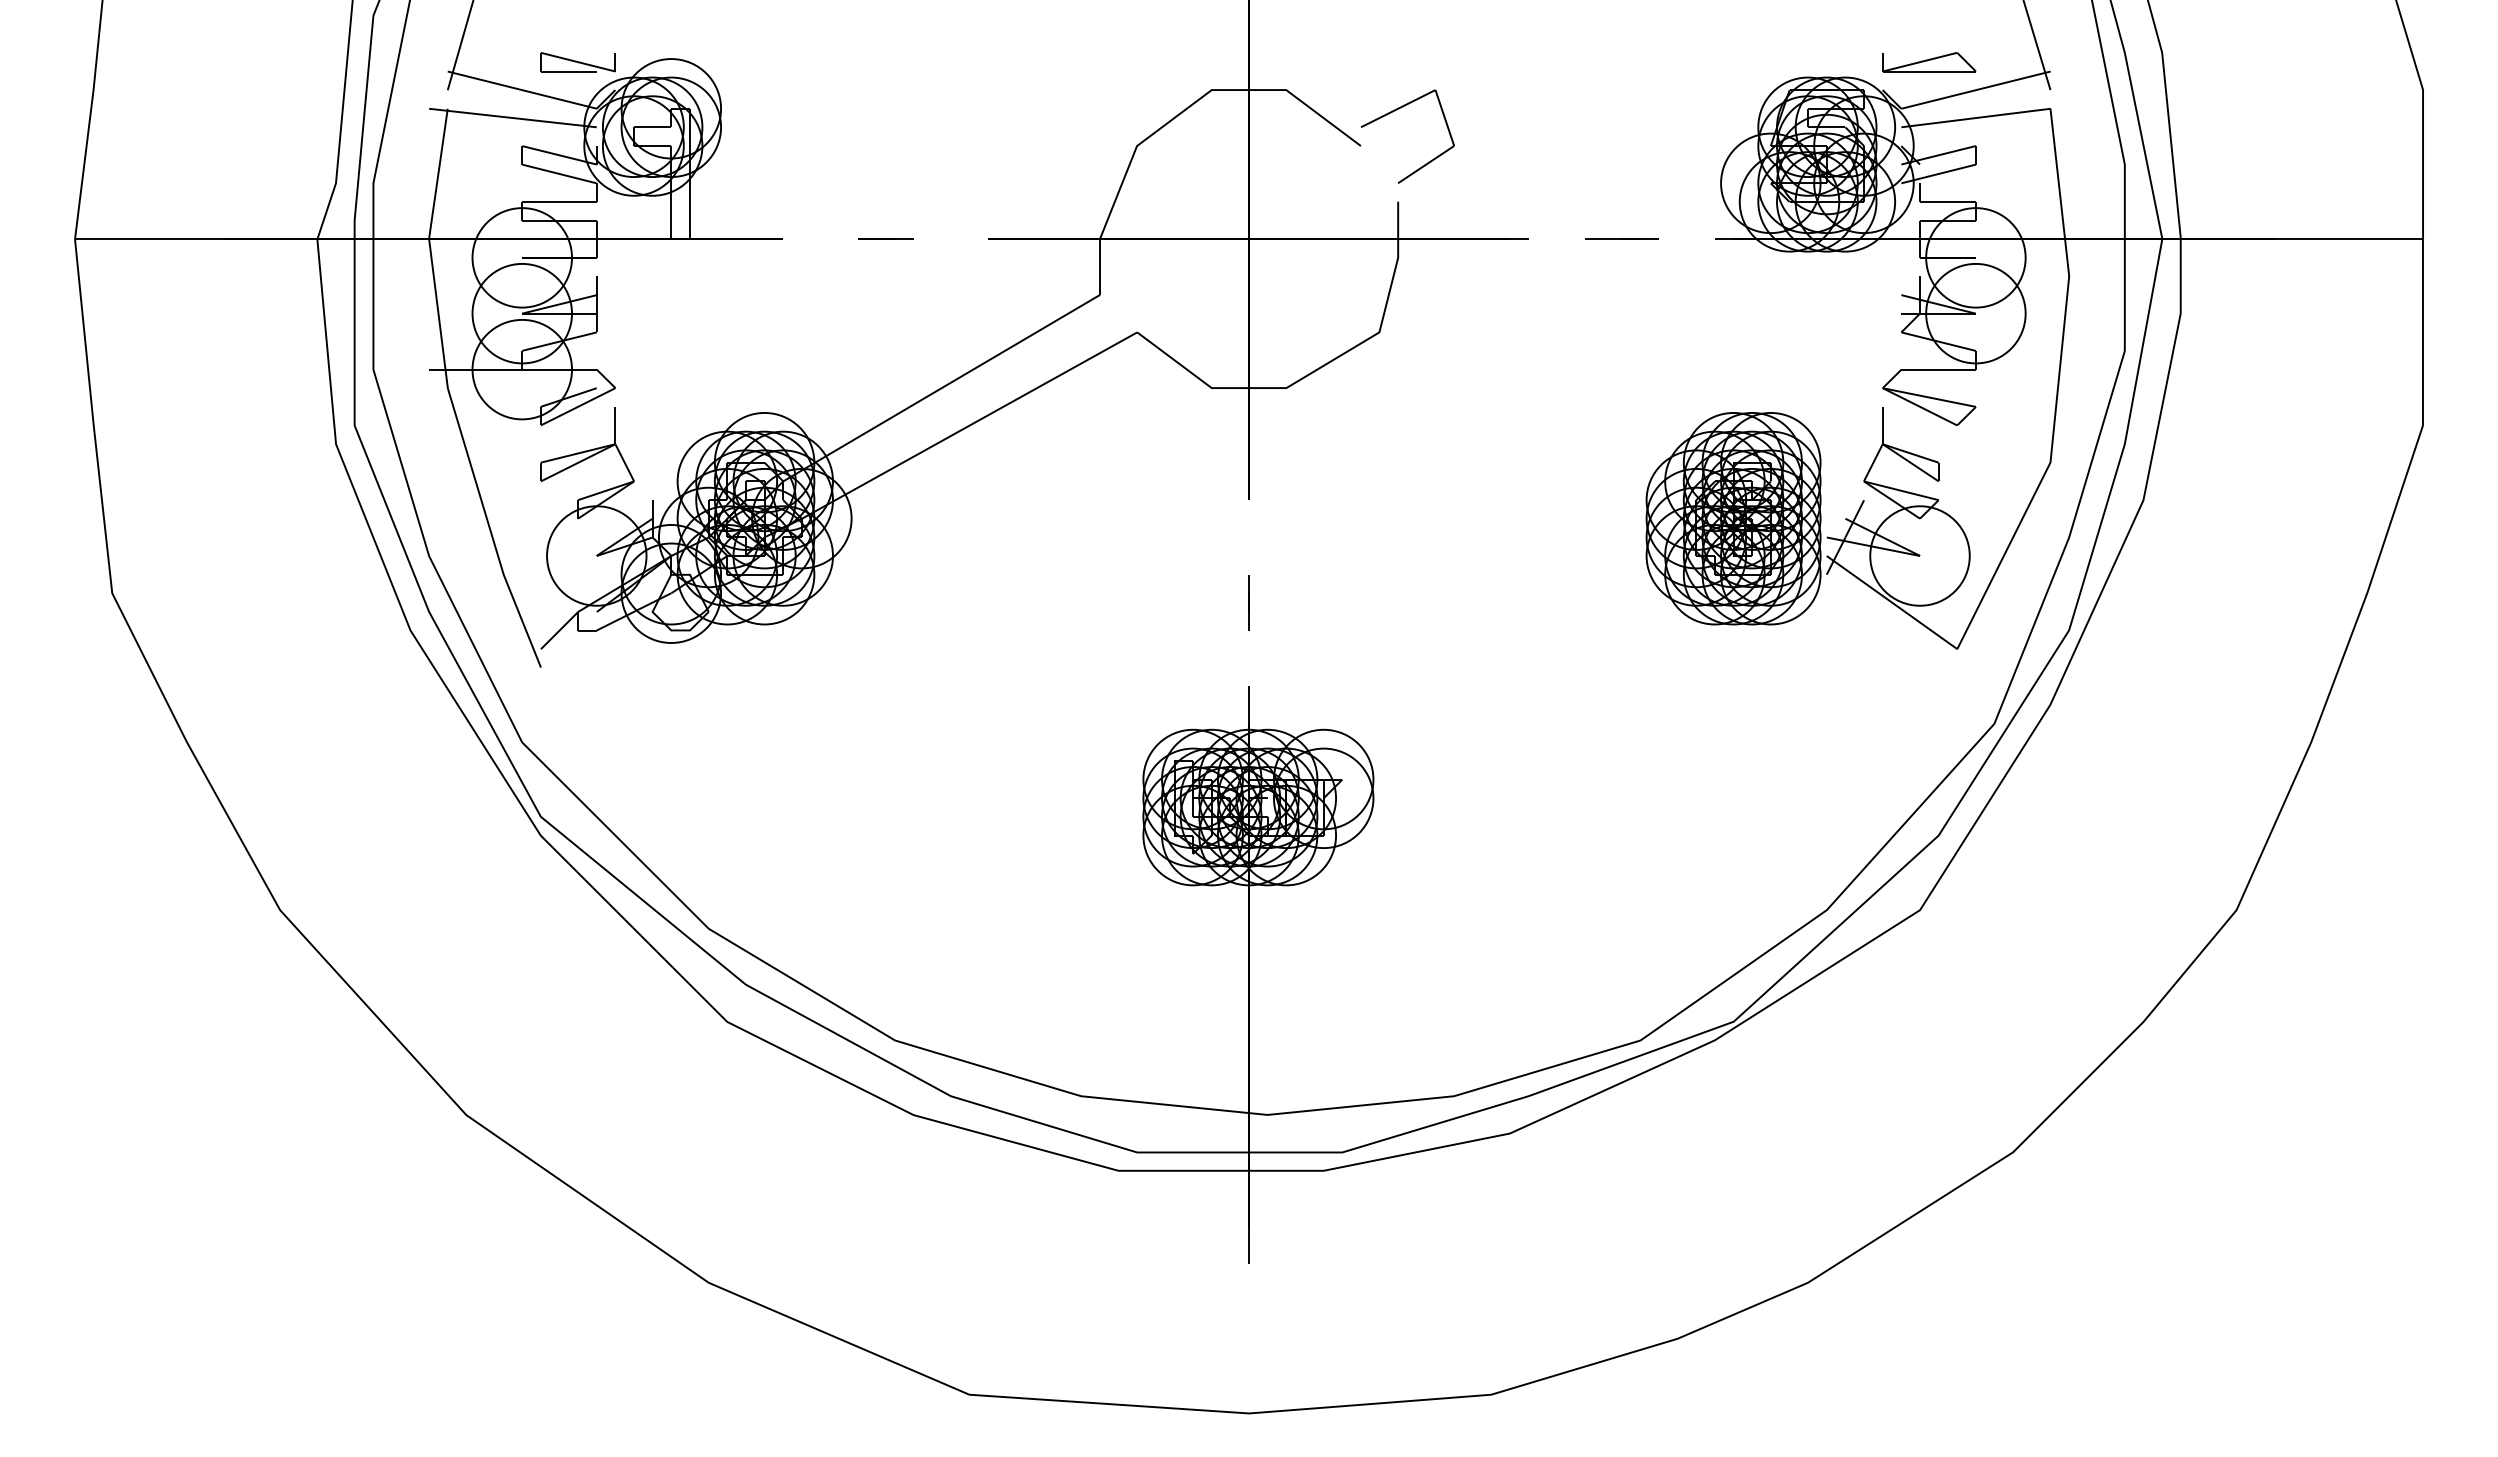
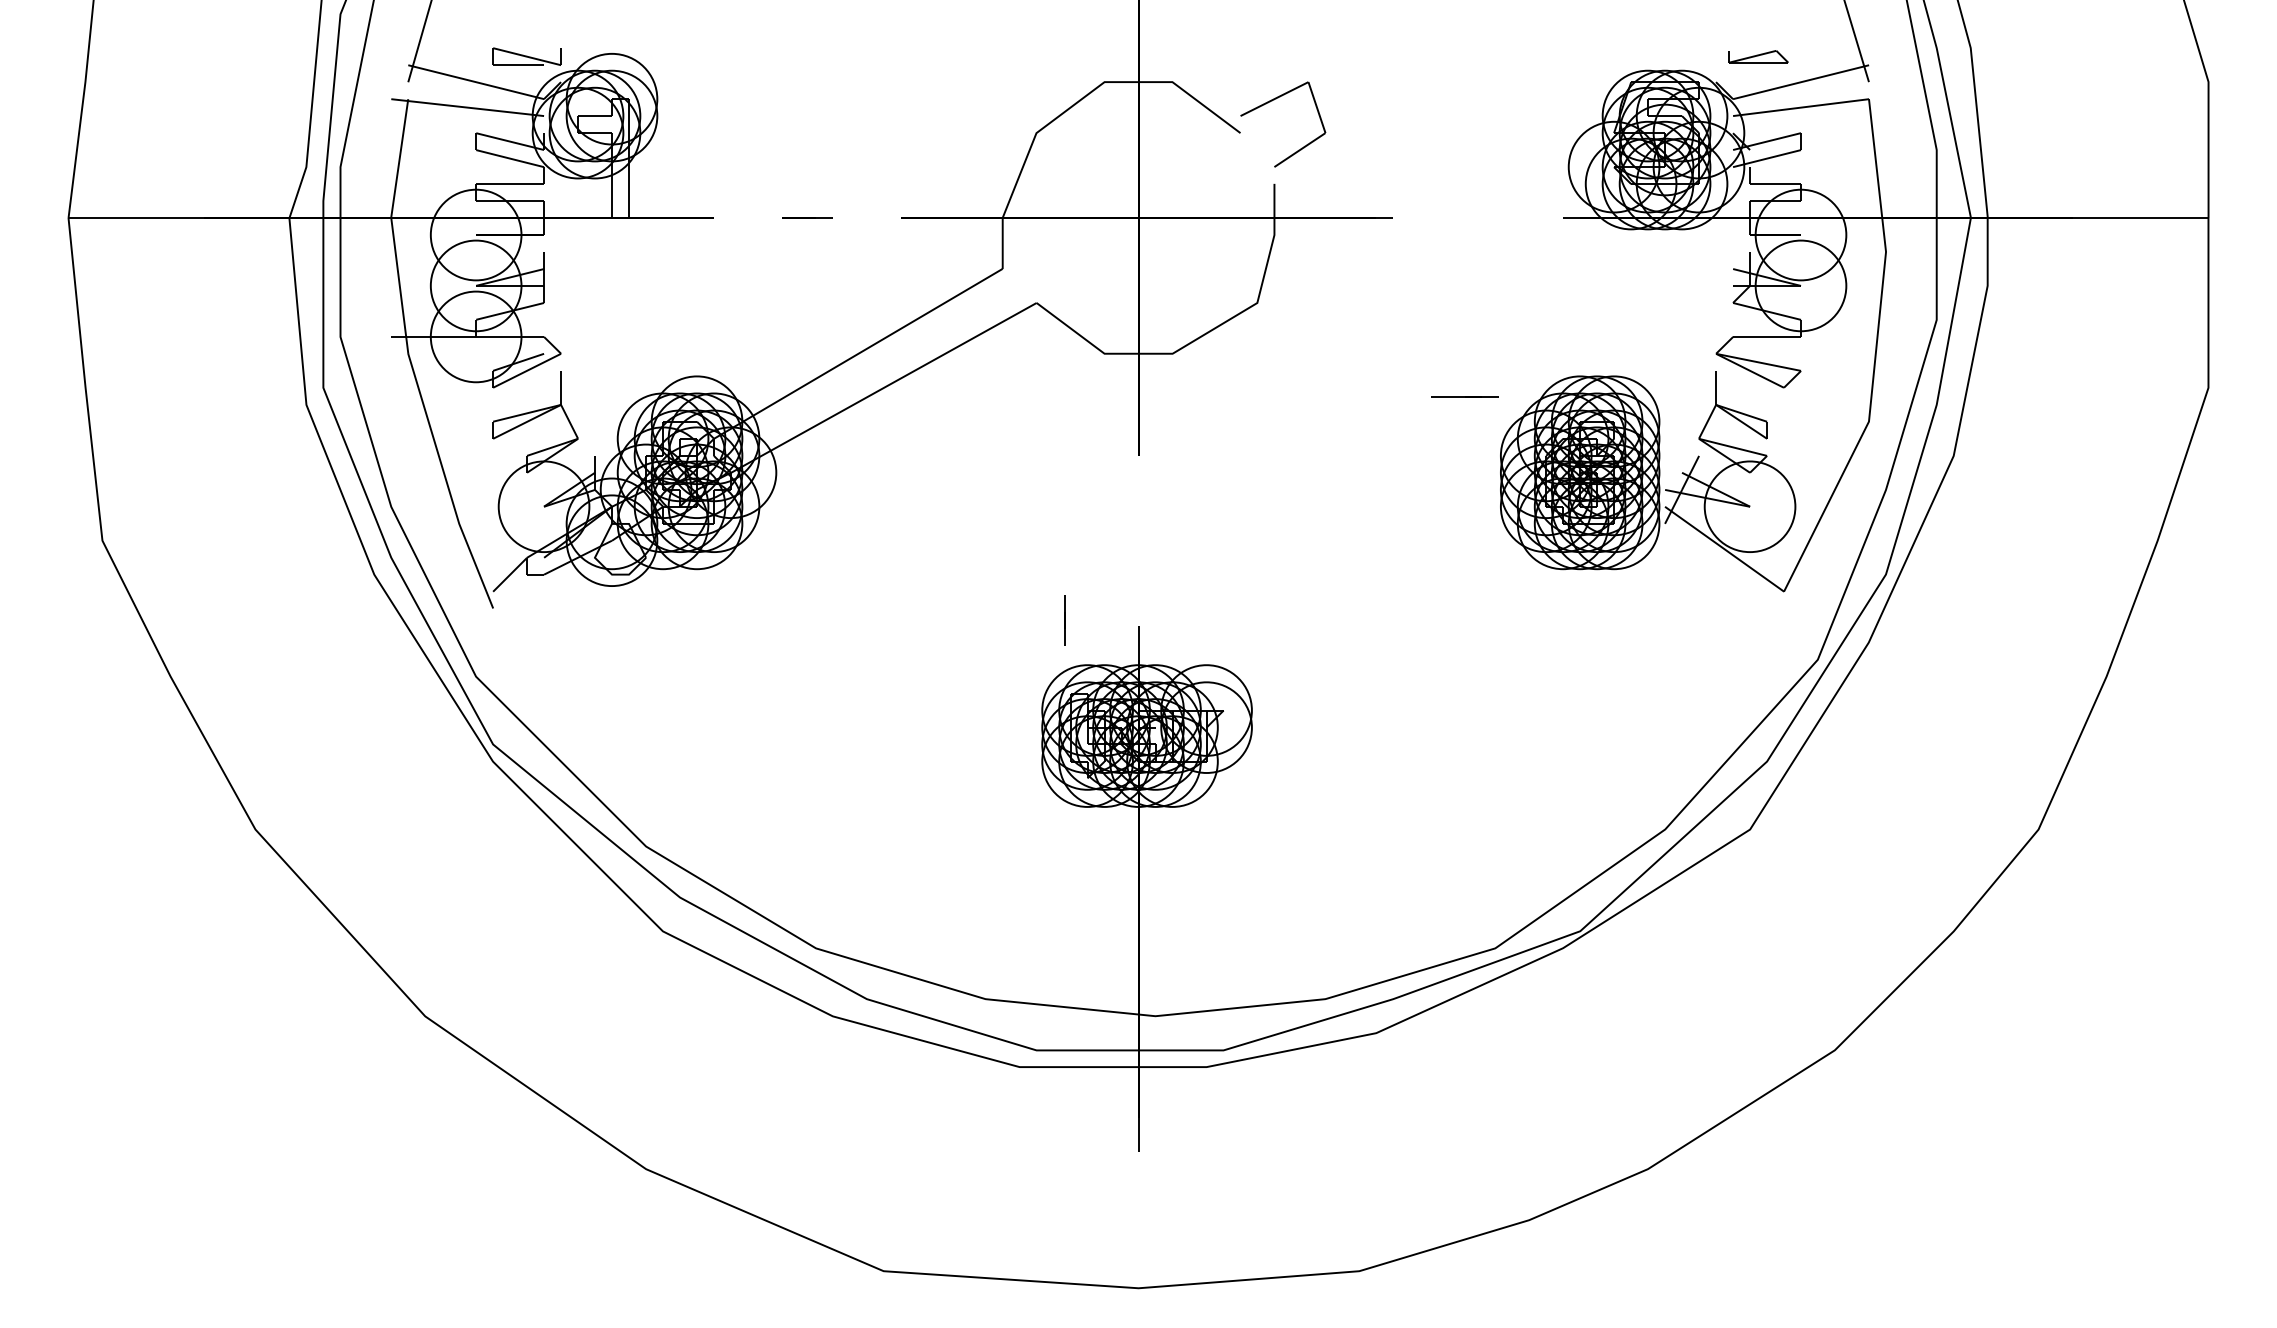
part: (1929, 62) -> (1758, 57), size x0.7
line: (1621, 238) -> (1464, 396), moved
line: (1248, 602) -> (1064, 620), moved

